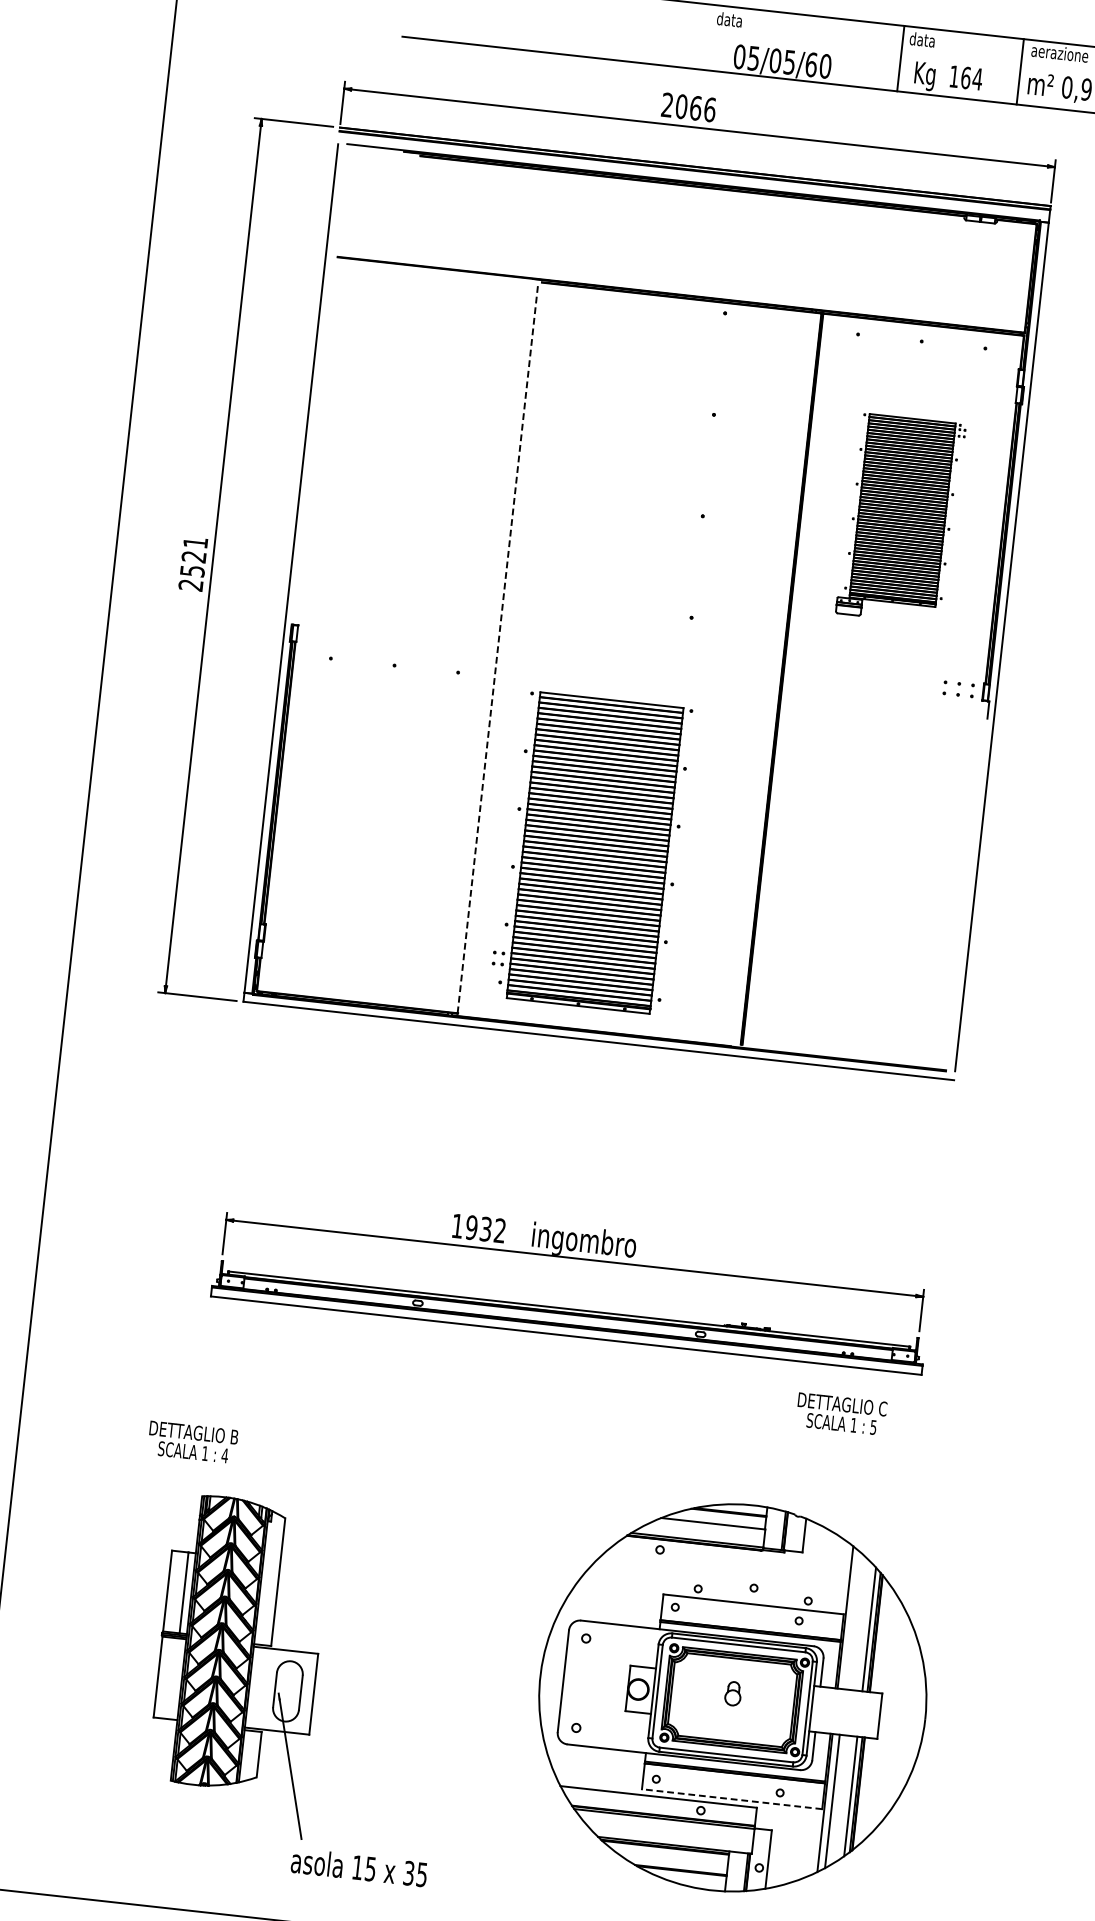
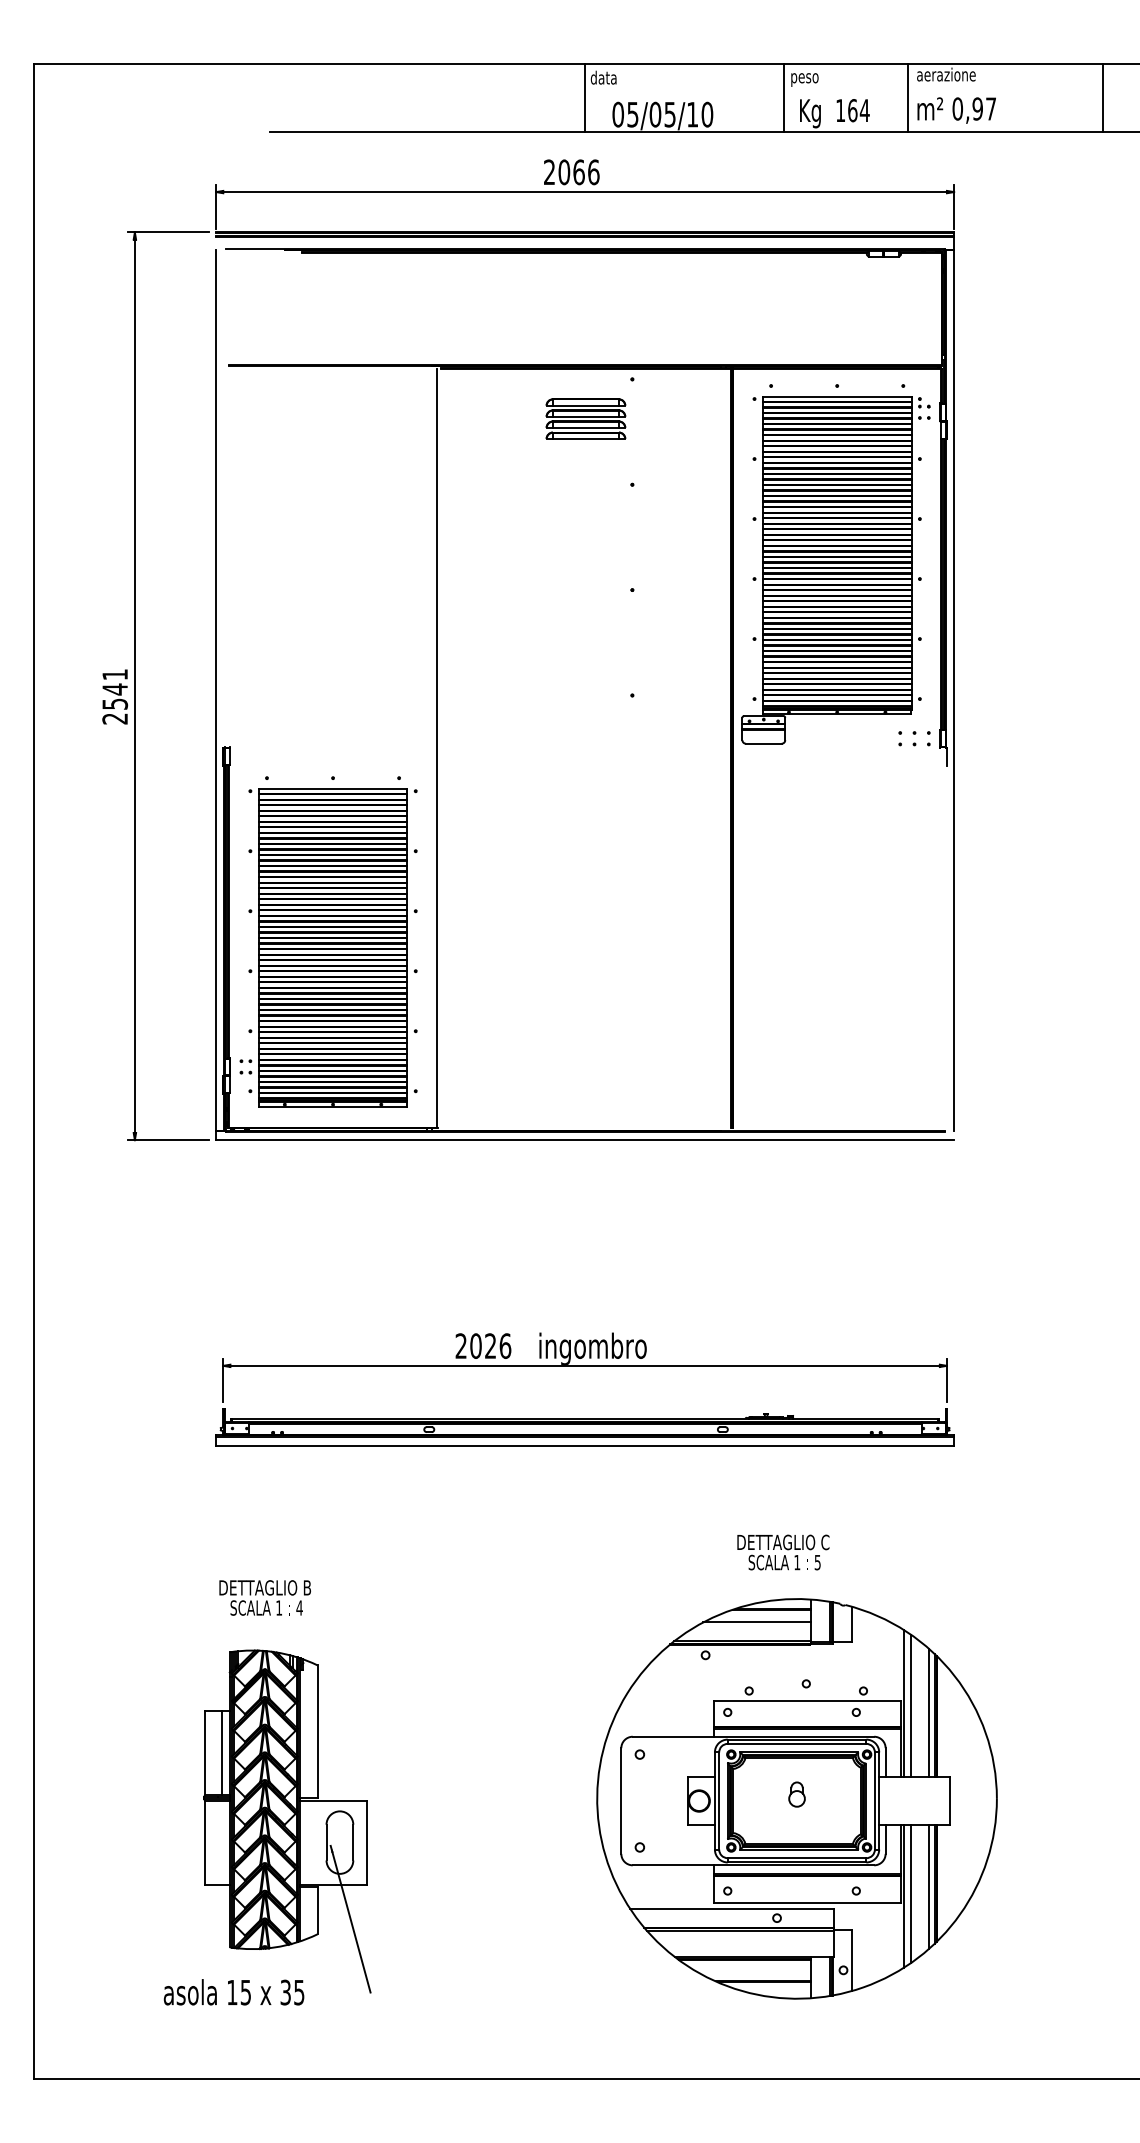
line: (708, 37) -> (584, 98), added
text: (923, 40) -> (804, 77), data -> peso
text: (811, 64) -> (692, 114), 05/05/60 -> 05/05/10
part: (675, 346) -> (585, 418), added
part: (900, 518) -> (835, 570), size x1.67
text: (193, 556) -> (114, 689), 2521 -> 2541
line: (498, 647) -> (437, 747), dashed -> solid
part: (590, 852) -> (328, 947), moved
text: (478, 1228) -> (483, 1346), 1932 -> 2026
text: (841, 1414) -> (783, 1552), moved
text: (192, 1441) -> (264, 1597), moved
line: (852, 1620) -> (910, 1705), added
line: (731, 1798) -> (807, 1902), dashed -> solid
text: (358, 1867) -> (233, 1992), moved

